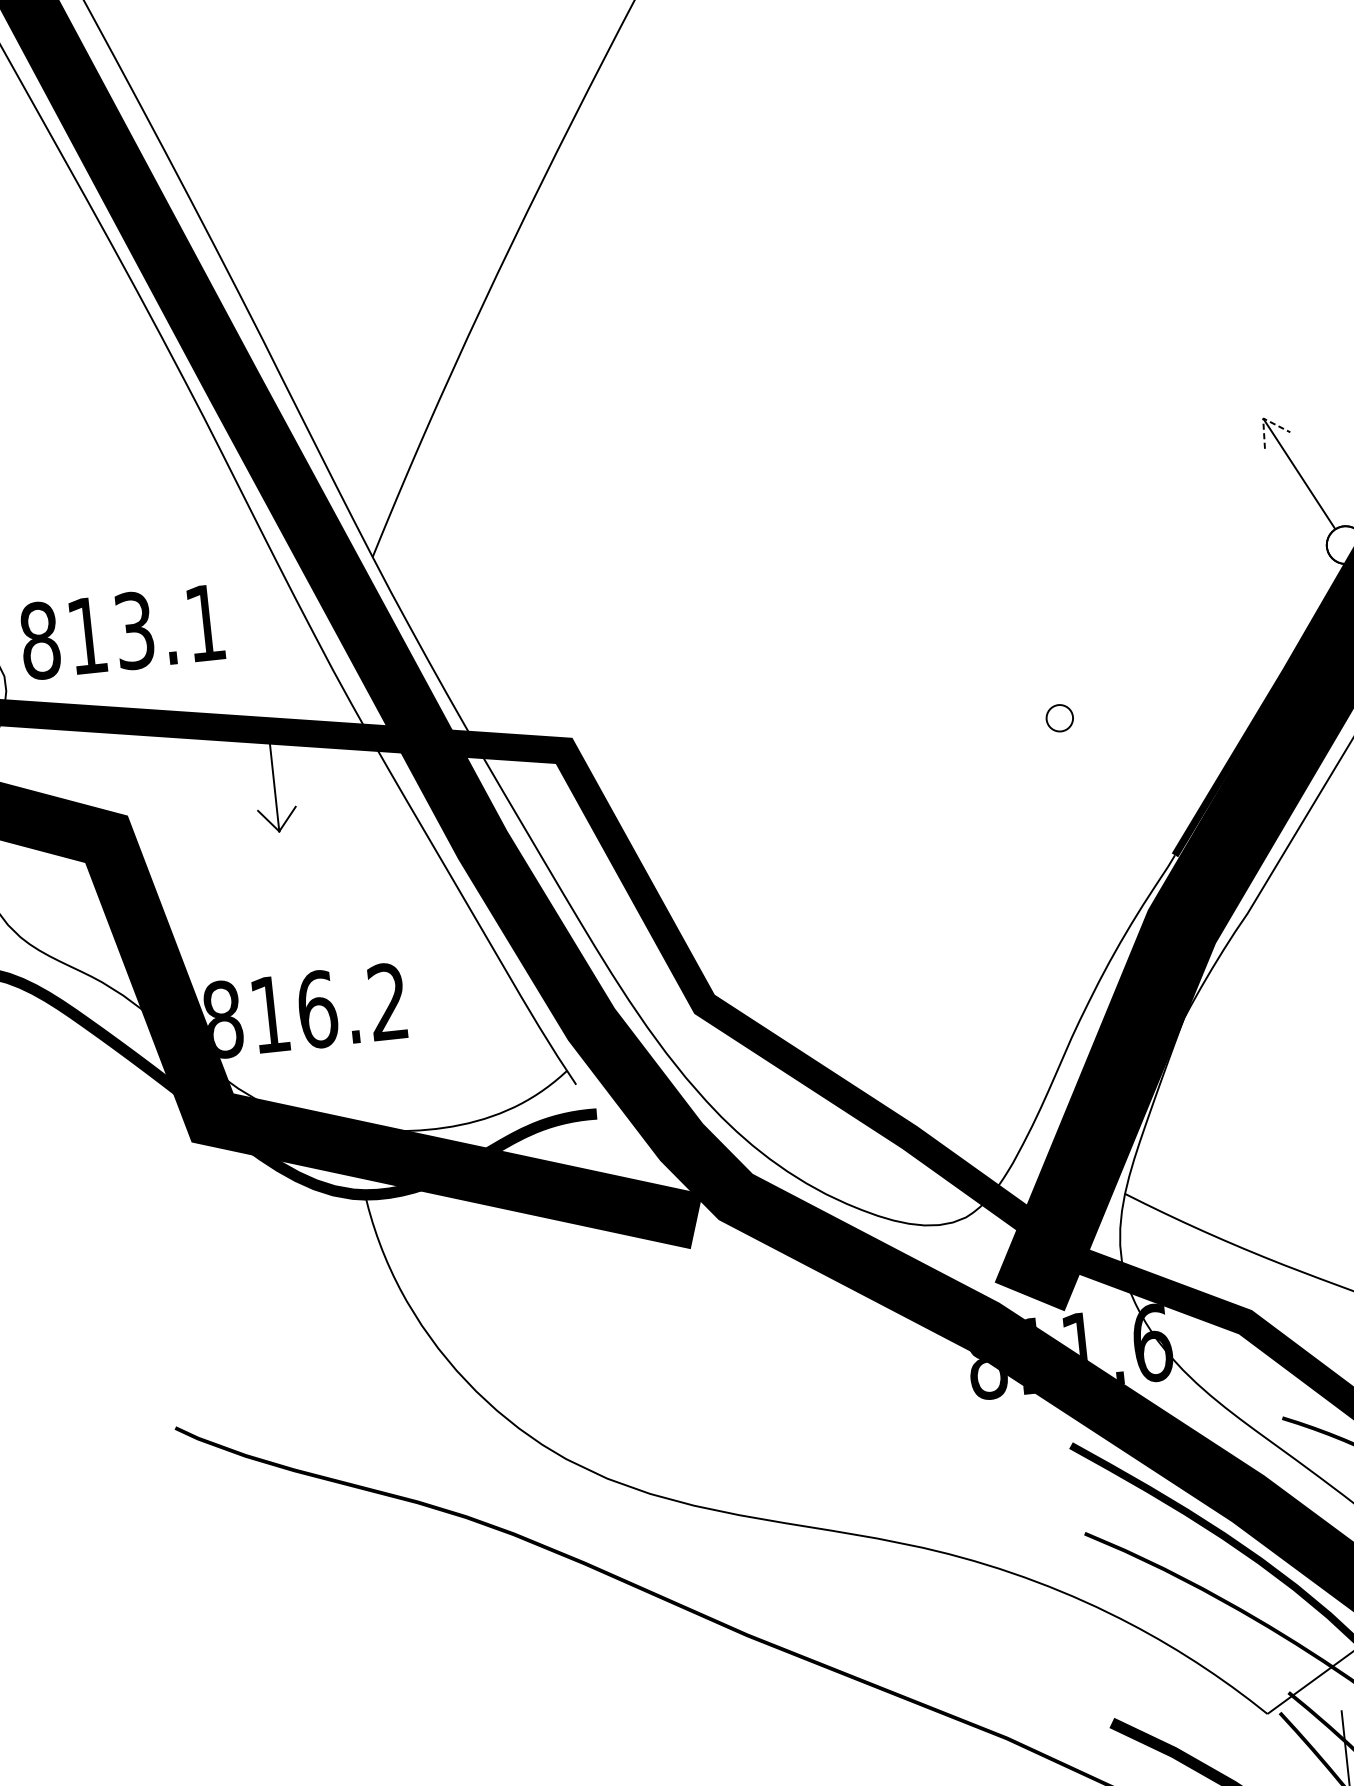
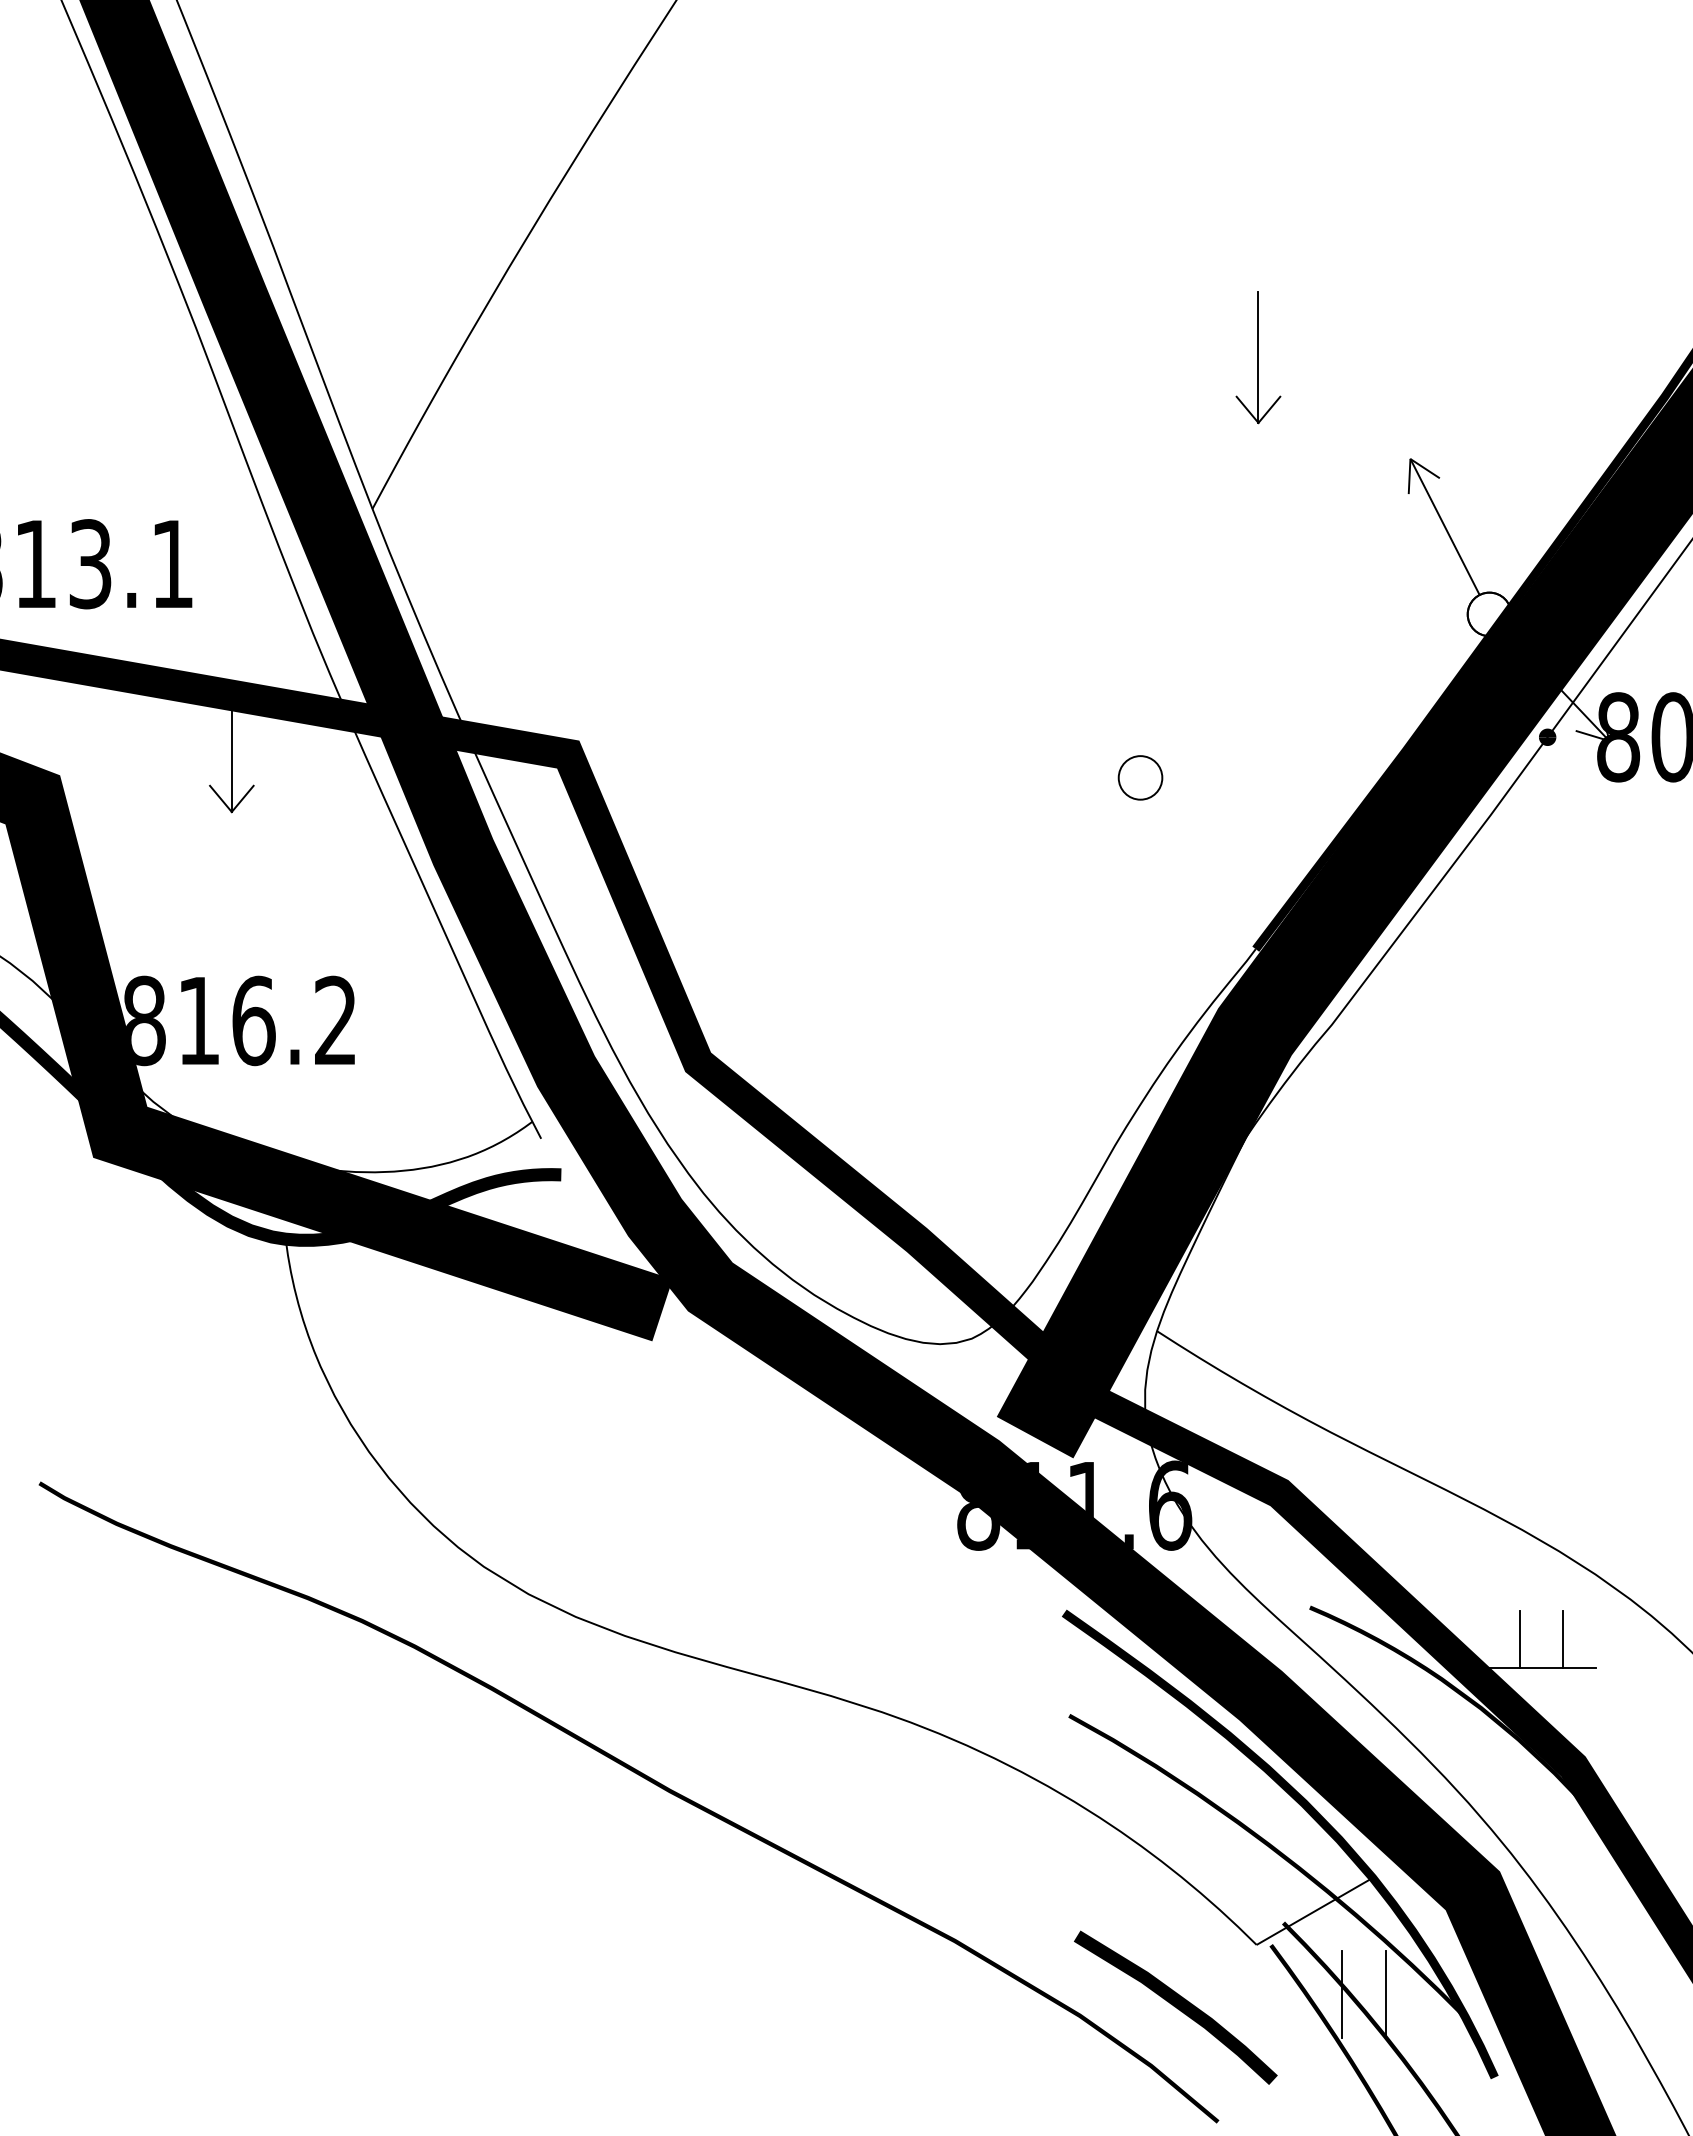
part: (1122, 344) -> (1258, 357), added
line: (1263, 418) -> (1410, 459), dashed -> solid
circle: (1059, 717) -> (1140, 777), size x1.43

